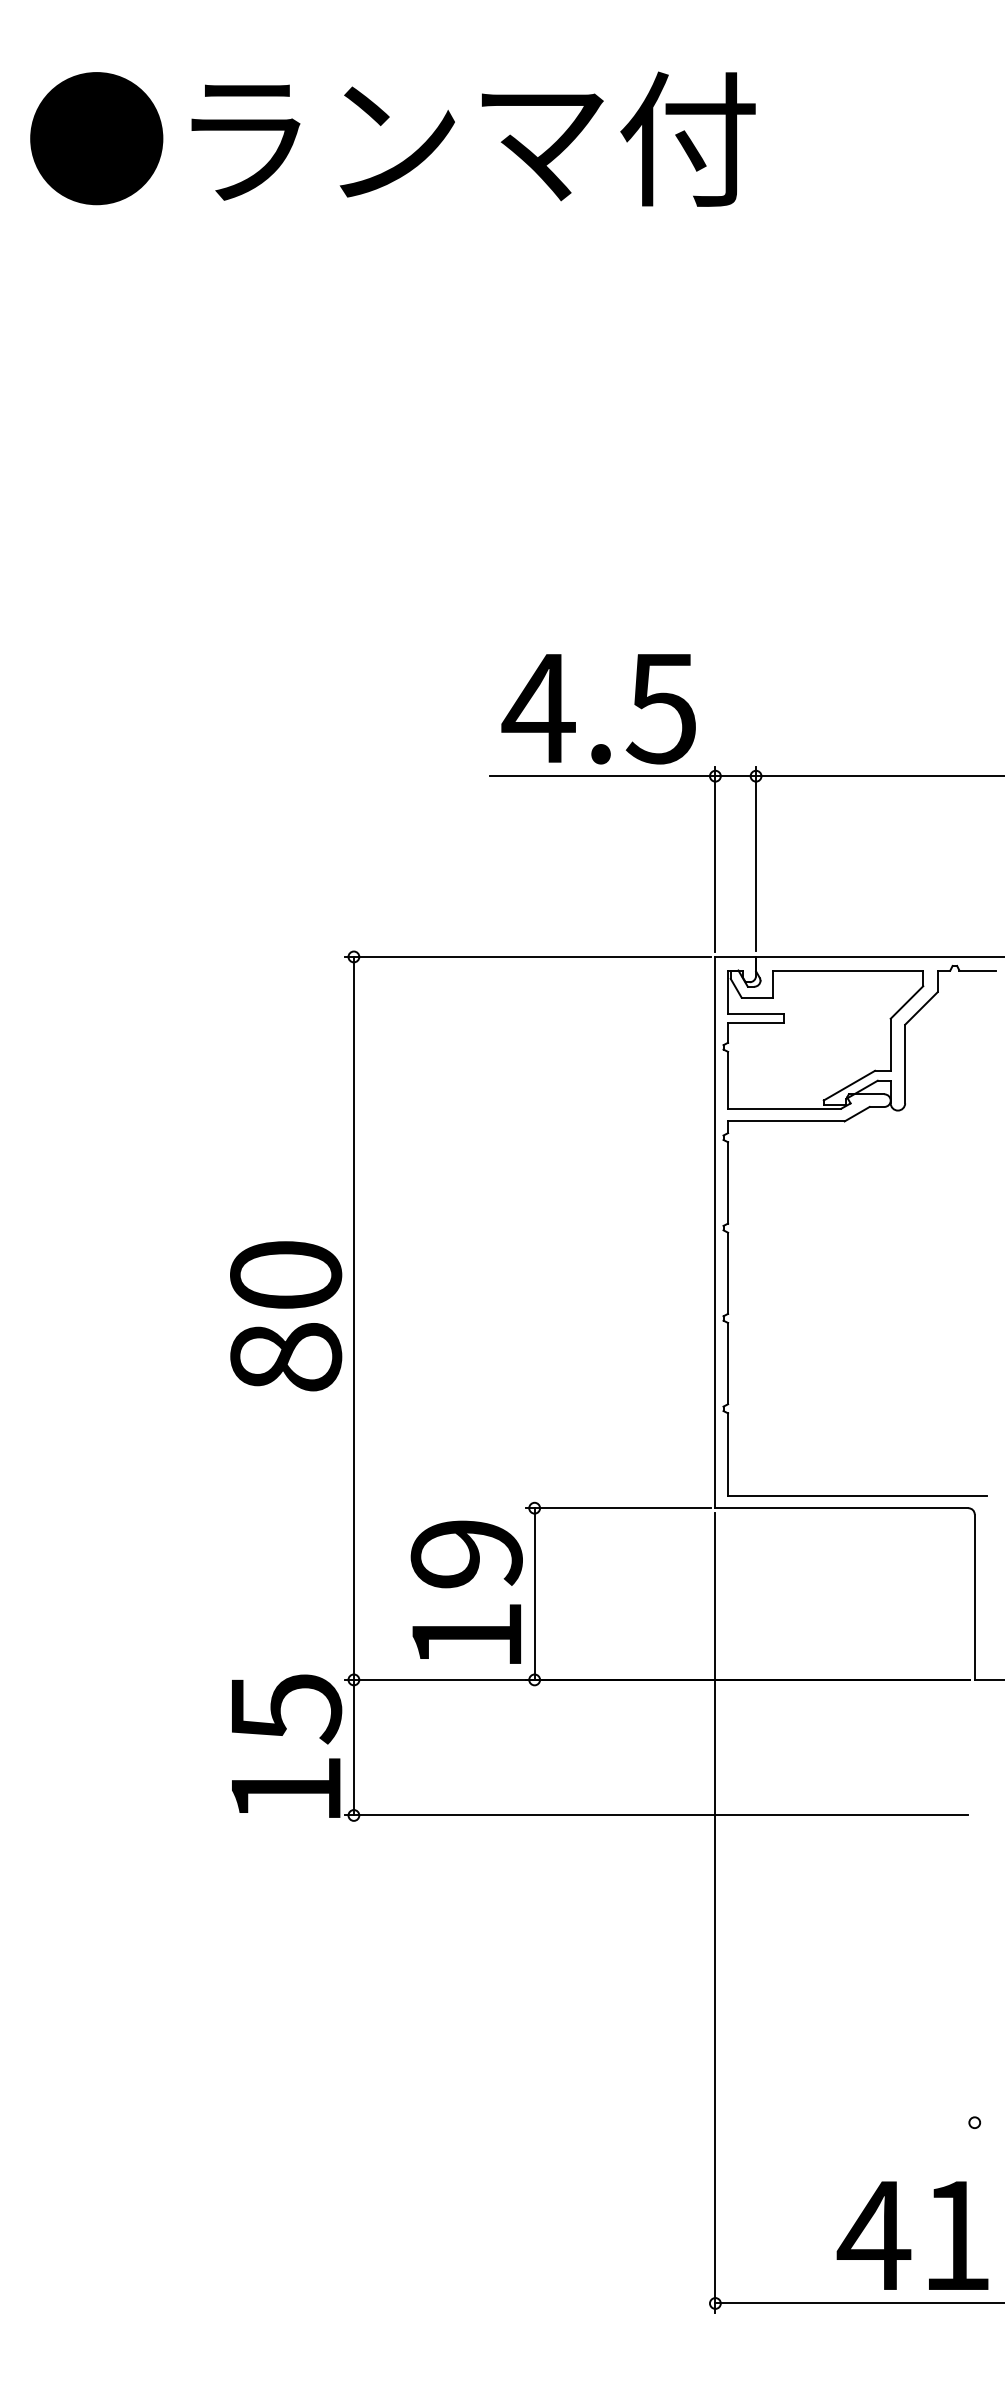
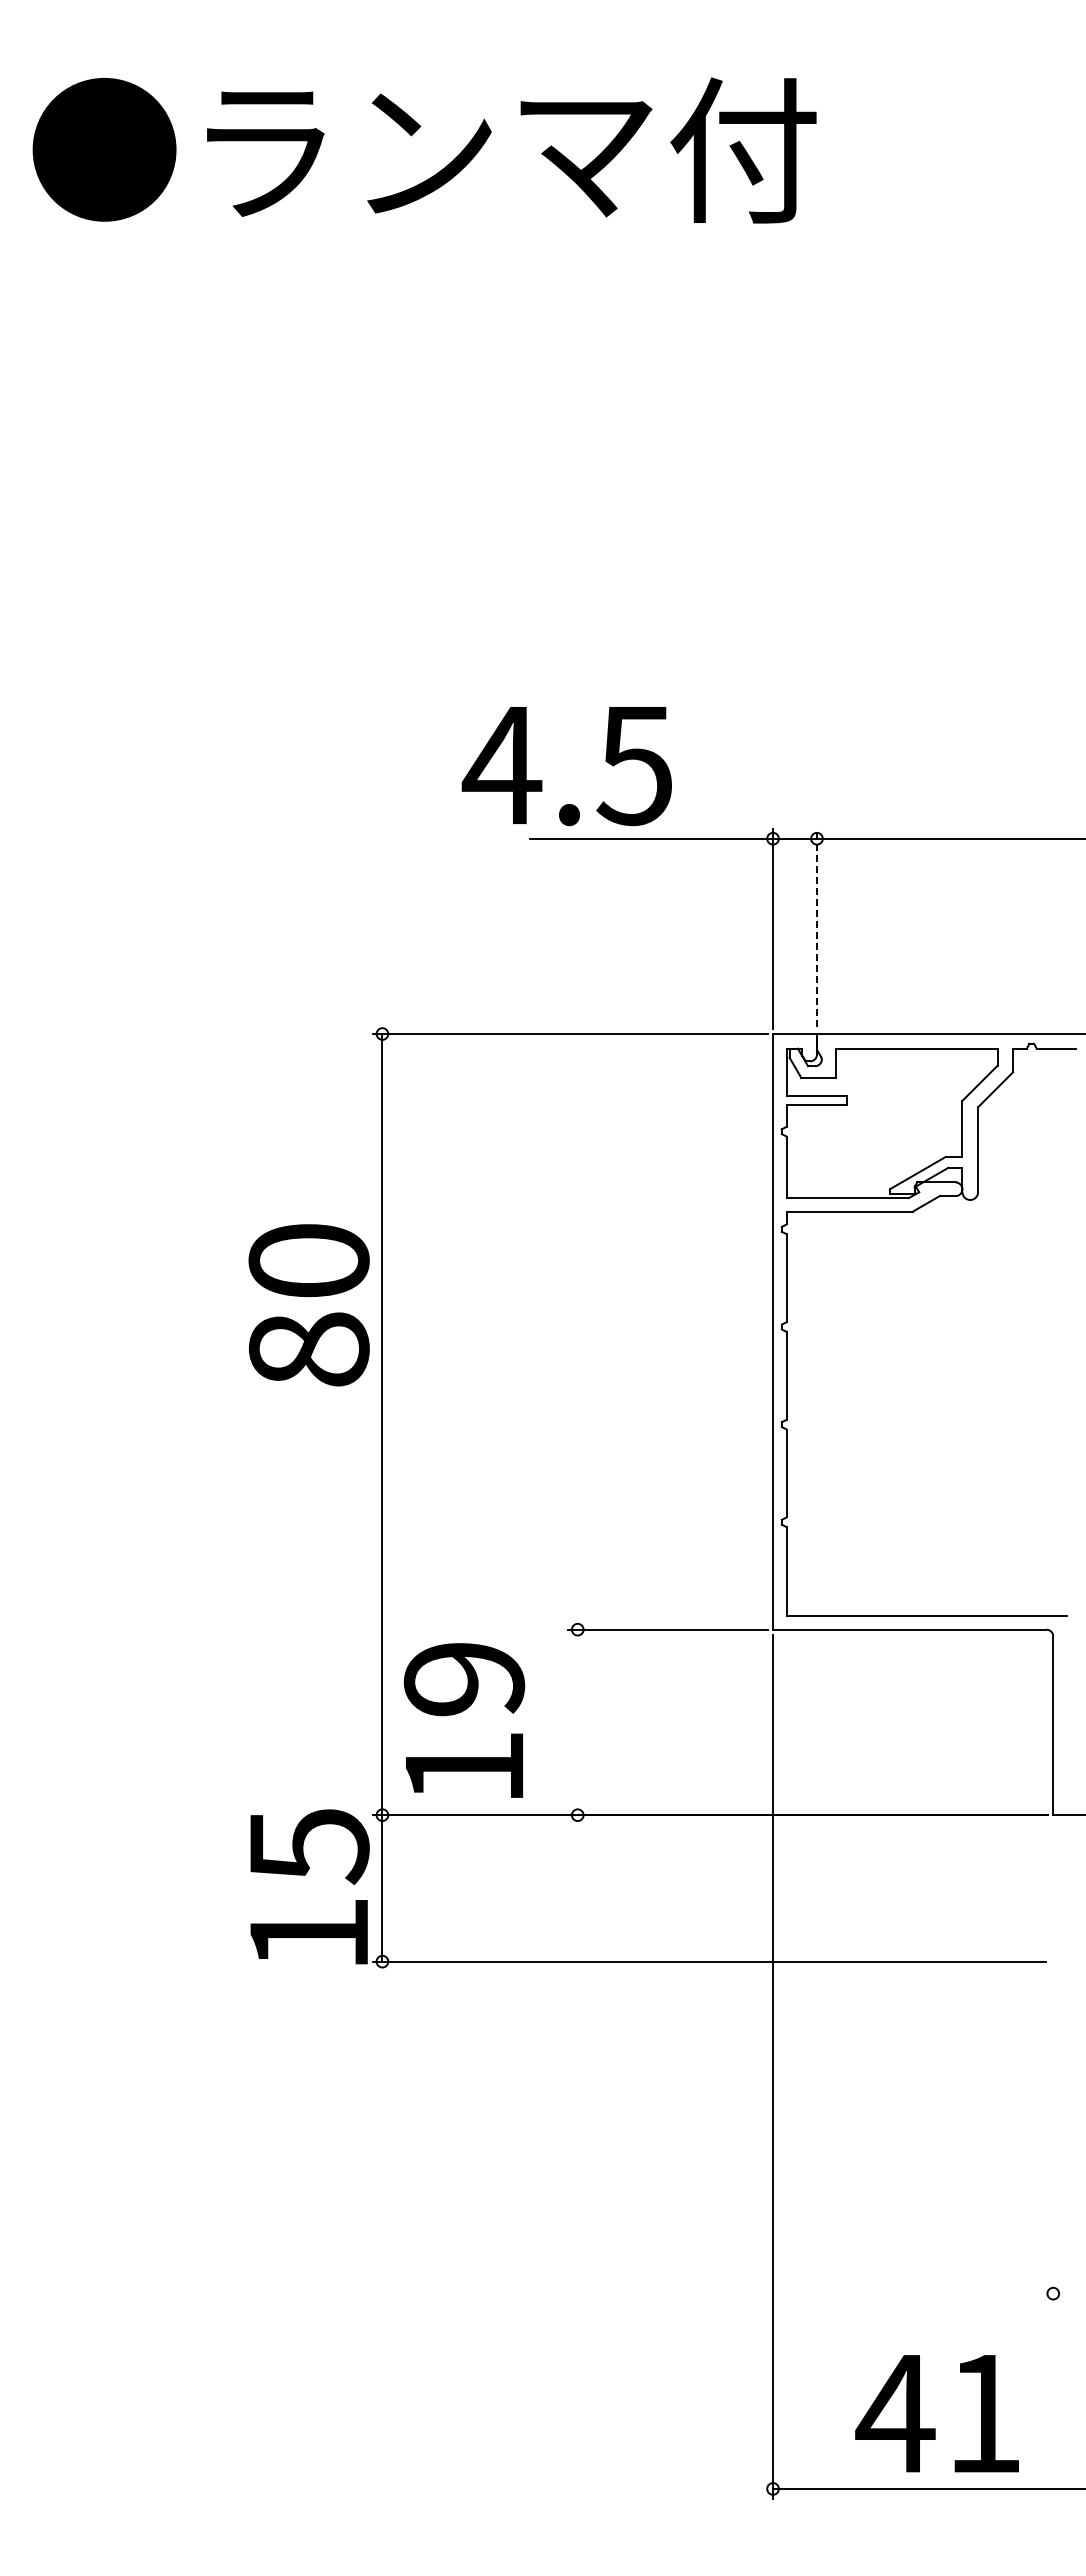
text: (598, 709) -> (566, 766), moved
line: (755, 858) -> (816, 927), solid -> dashed
text: (285, 1316) -> (308, 1305), moved
text: (466, 1592) -> (464, 1720), moved
line: (534, 1594) -> (577, 1722), removed
text: (912, 2235) -> (936, 2413), moved

